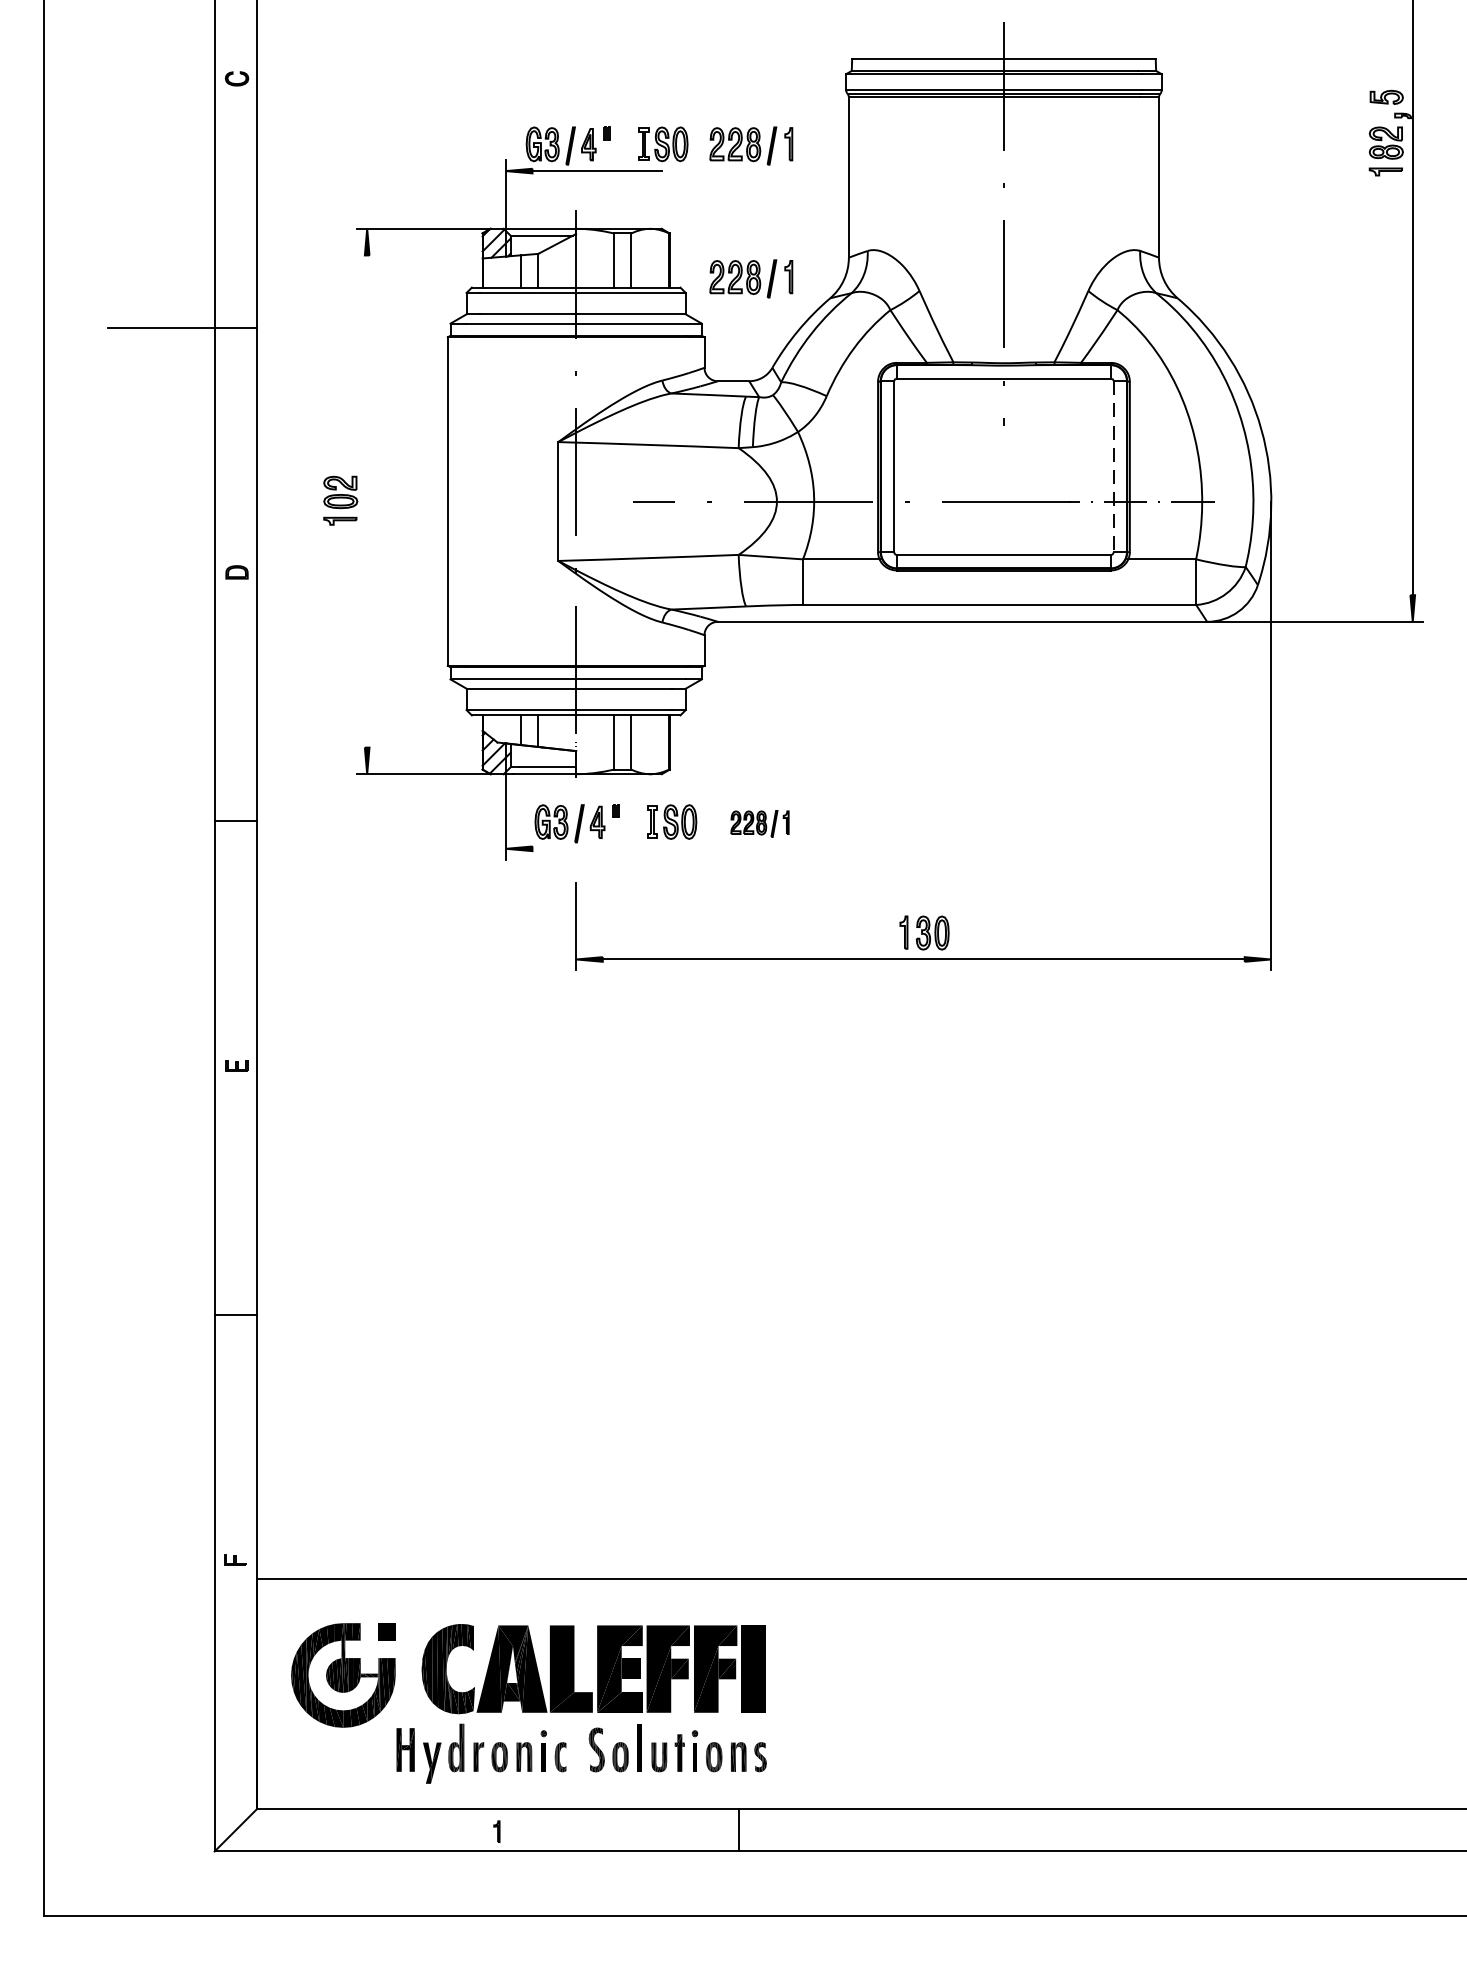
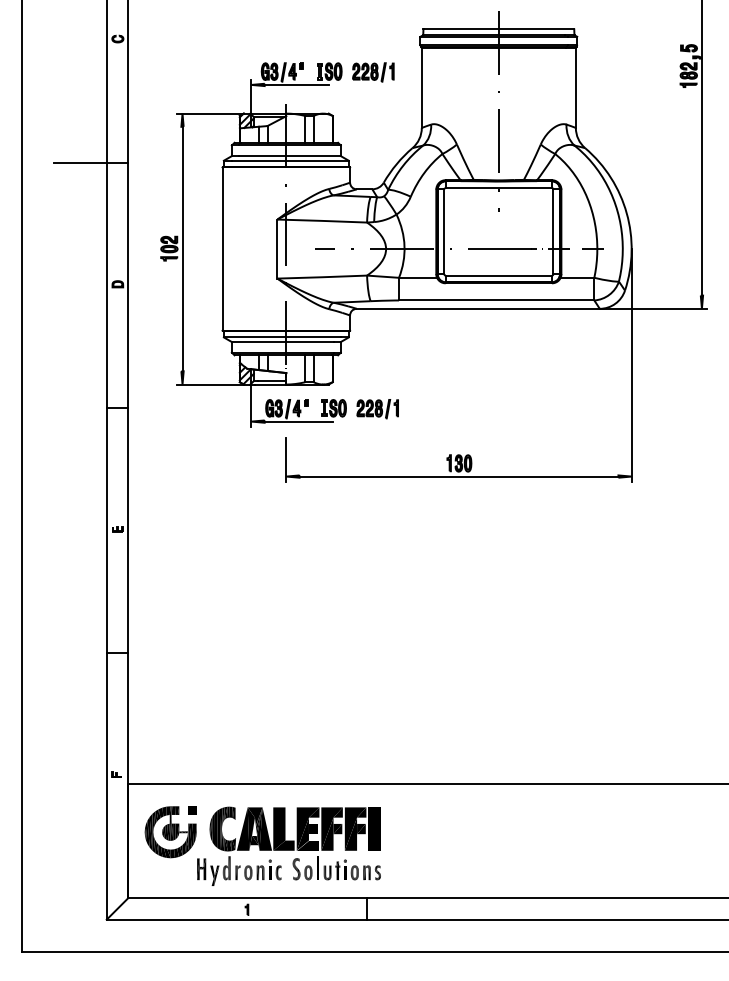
part: (751, 278) -> (373, 138), removed
line: (1113, 466) -> (553, 231), dashed -> solid
line: (367, 500) -> (182, 248), added
part: (759, 824) -> (377, 409), size x1.43
line: (600, 848) -> (298, 421), added

